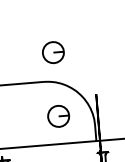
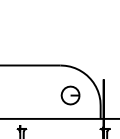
part: (53, 52) -> (70, 41), removed

